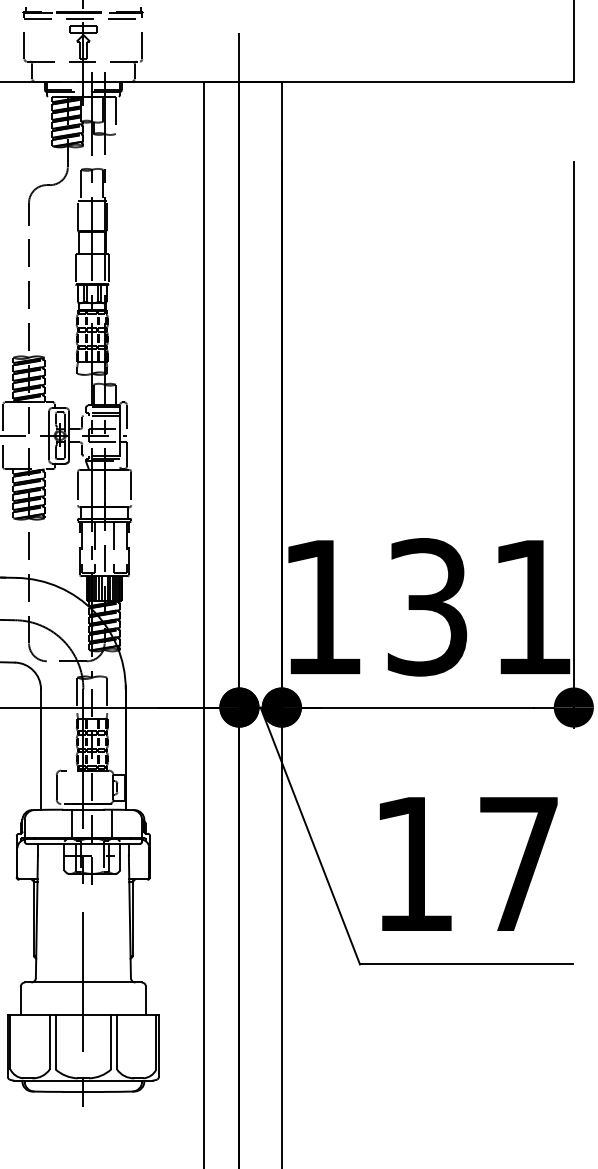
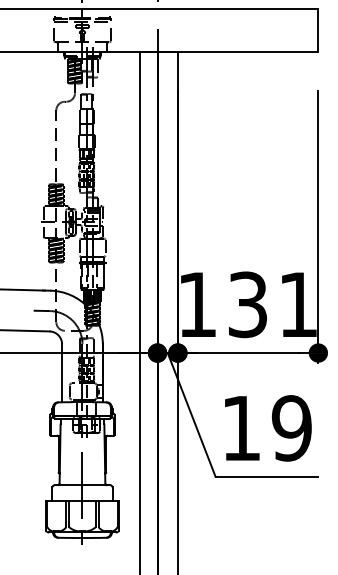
text: (517, 864) -> (291, 428), 17 -> 19

